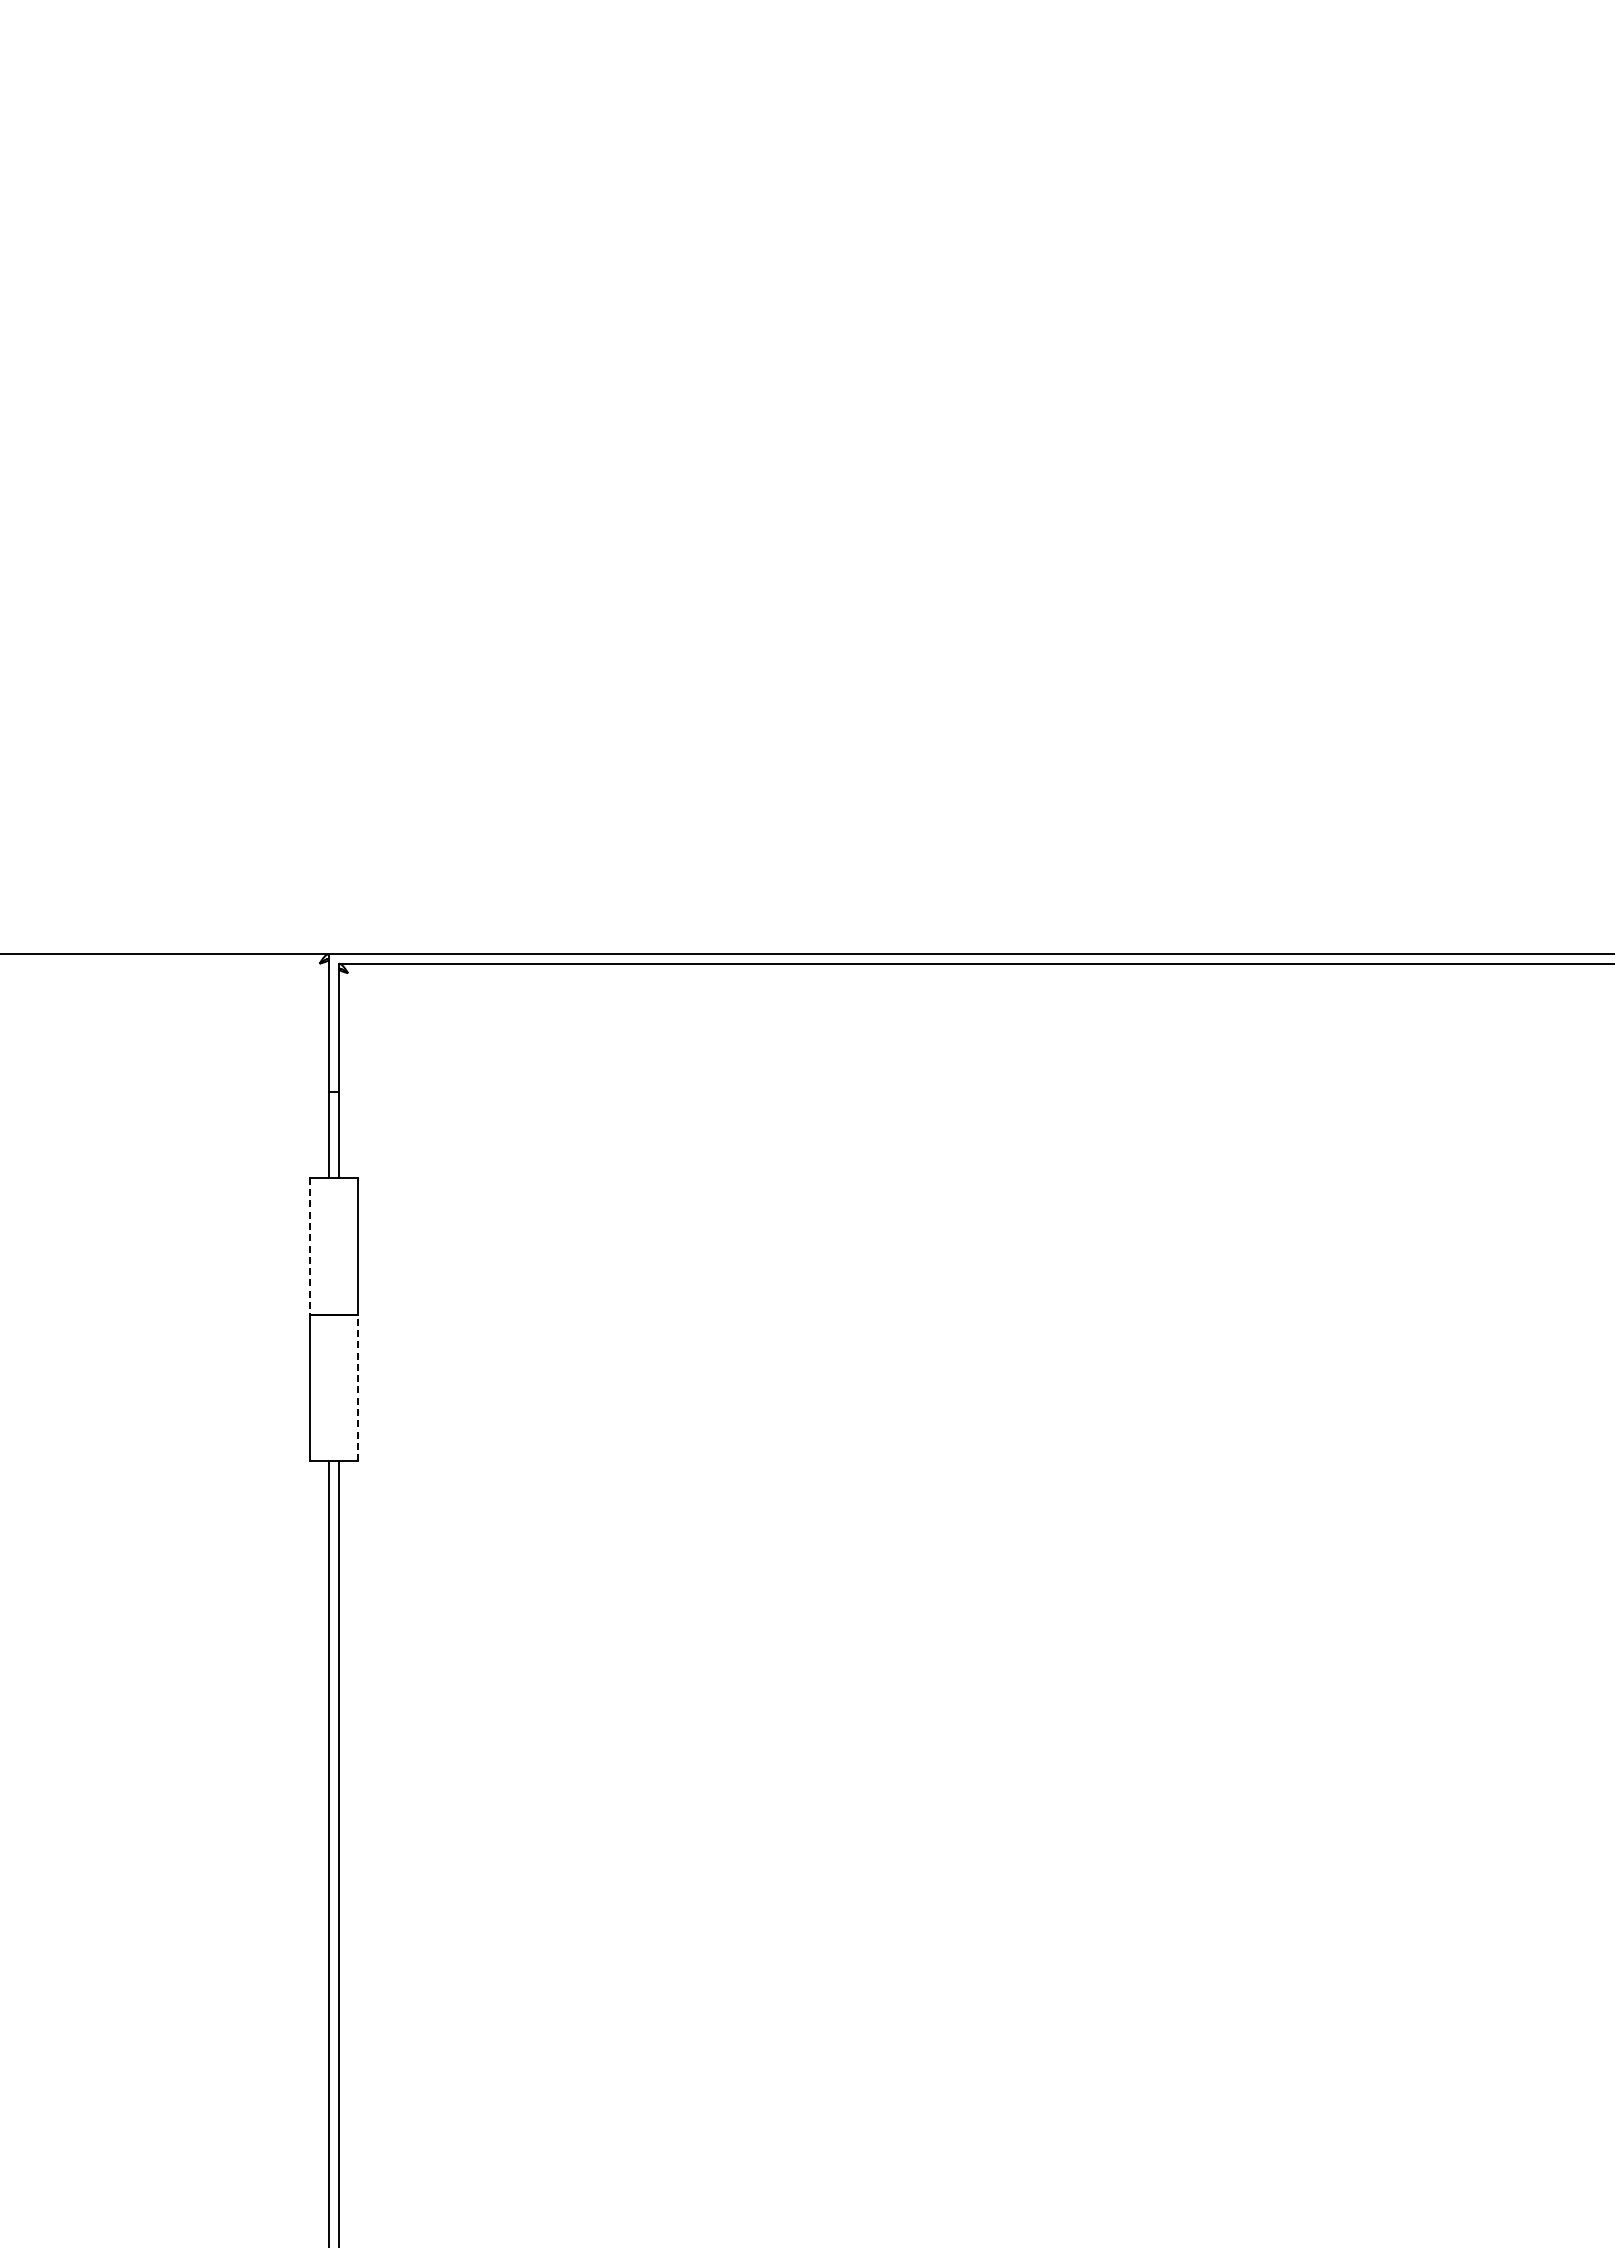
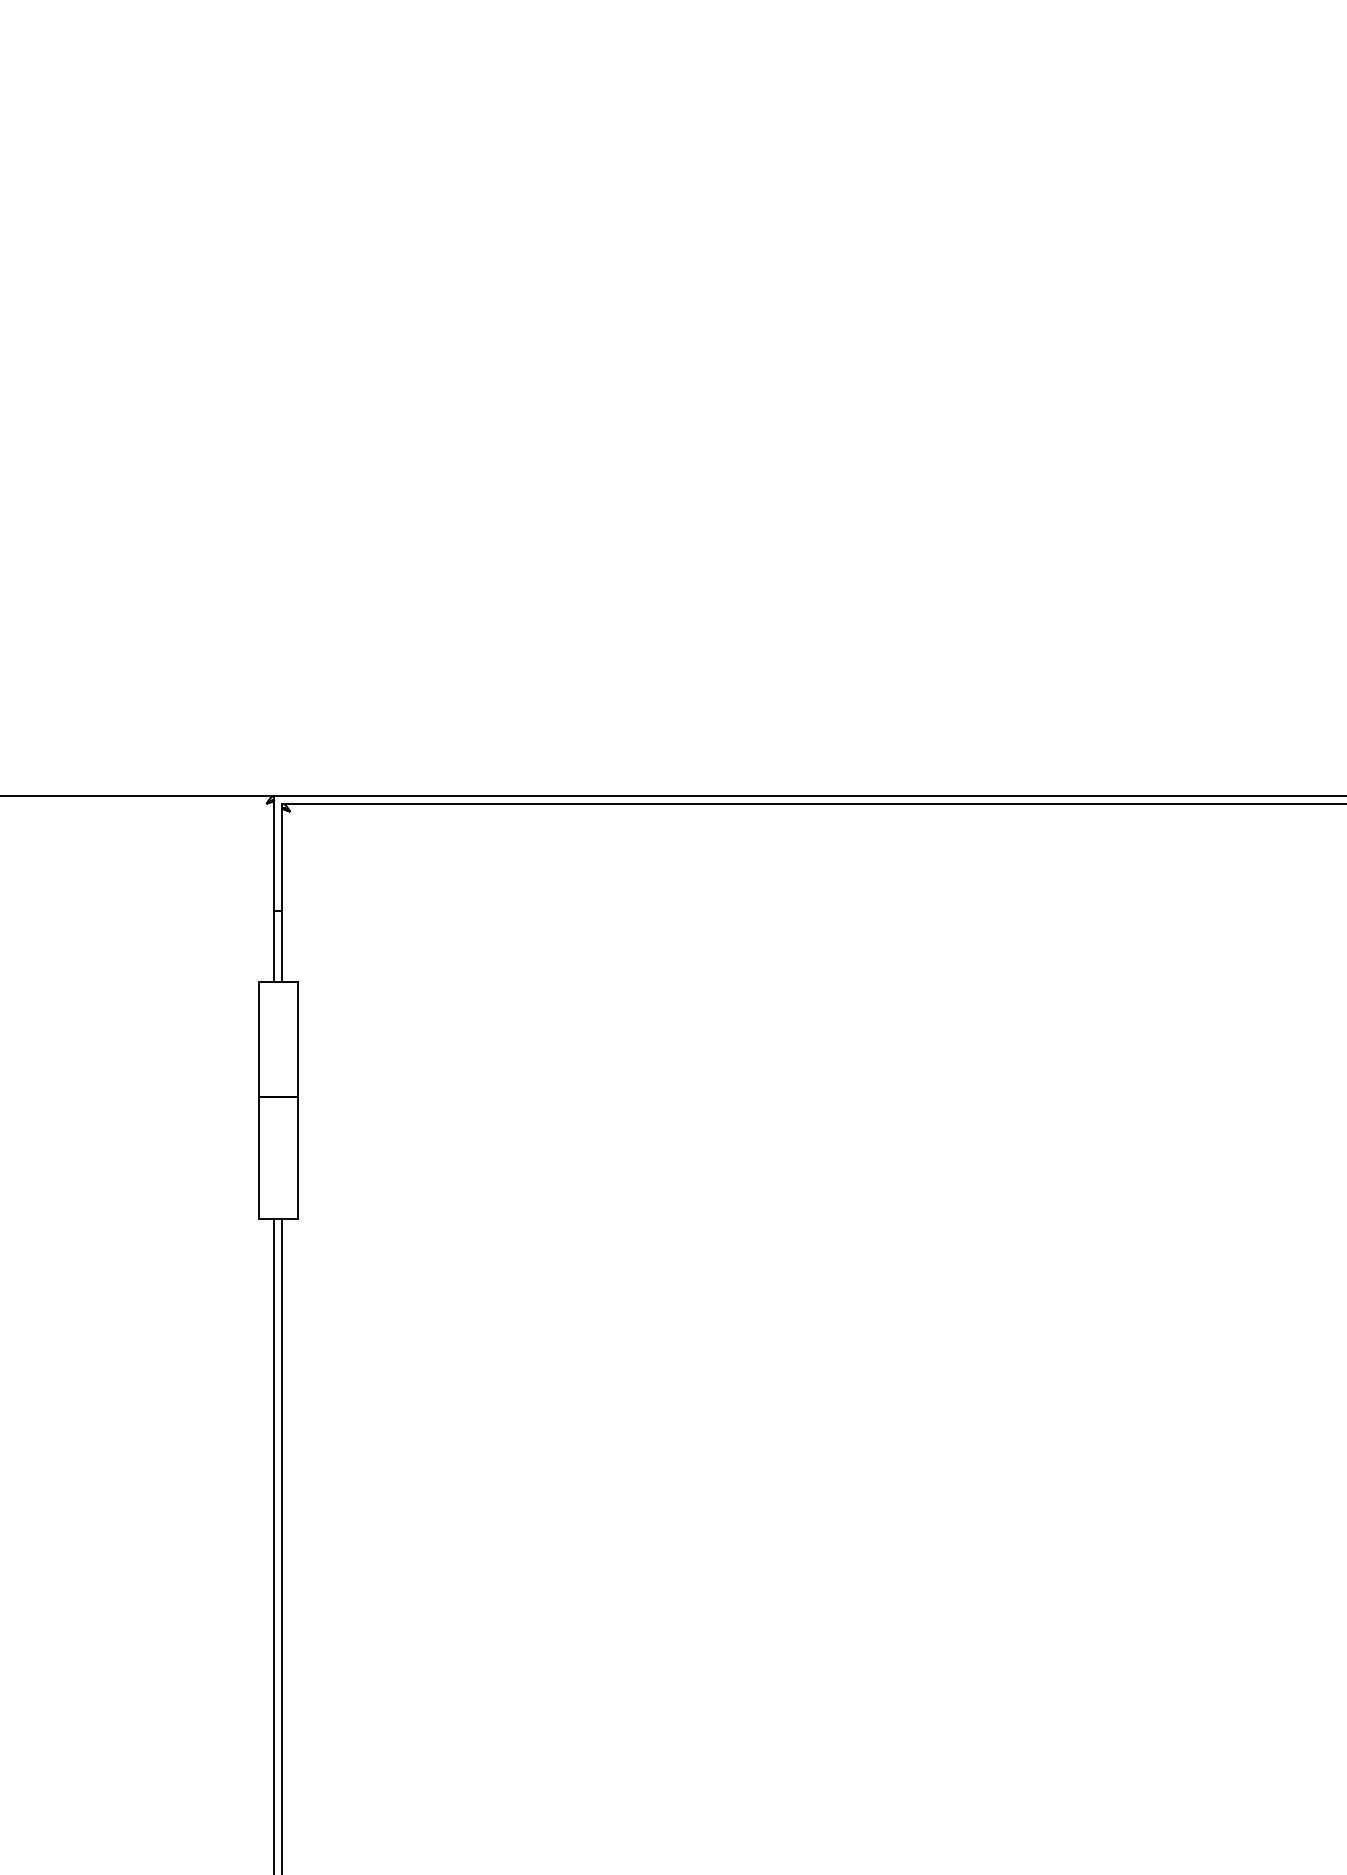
line: (310, 1246) -> (258, 1039), dashed -> solid
line: (357, 1387) -> (298, 1157), dashed -> solid

